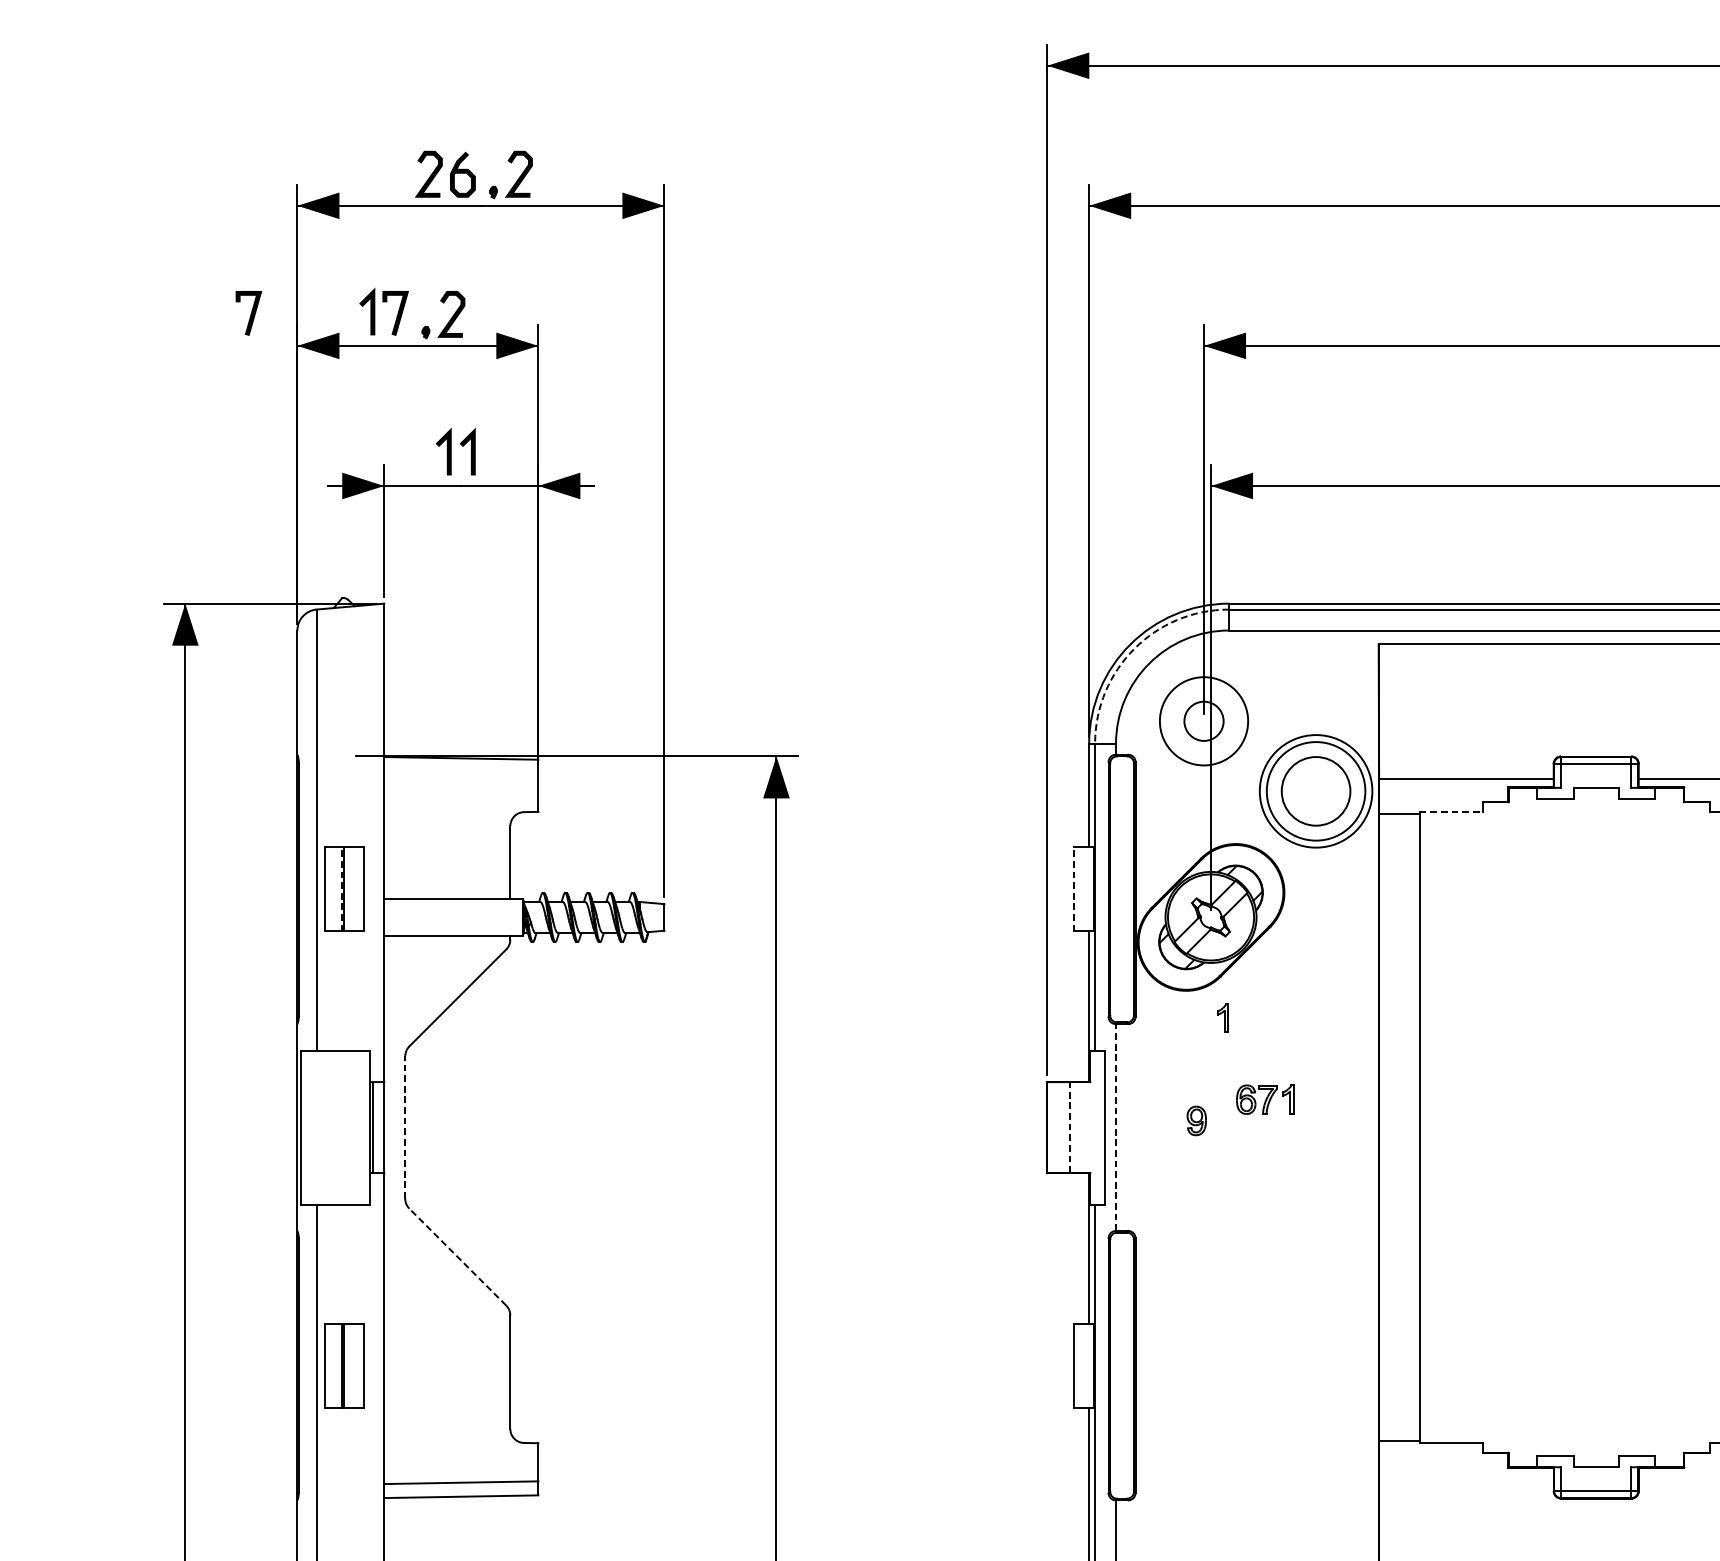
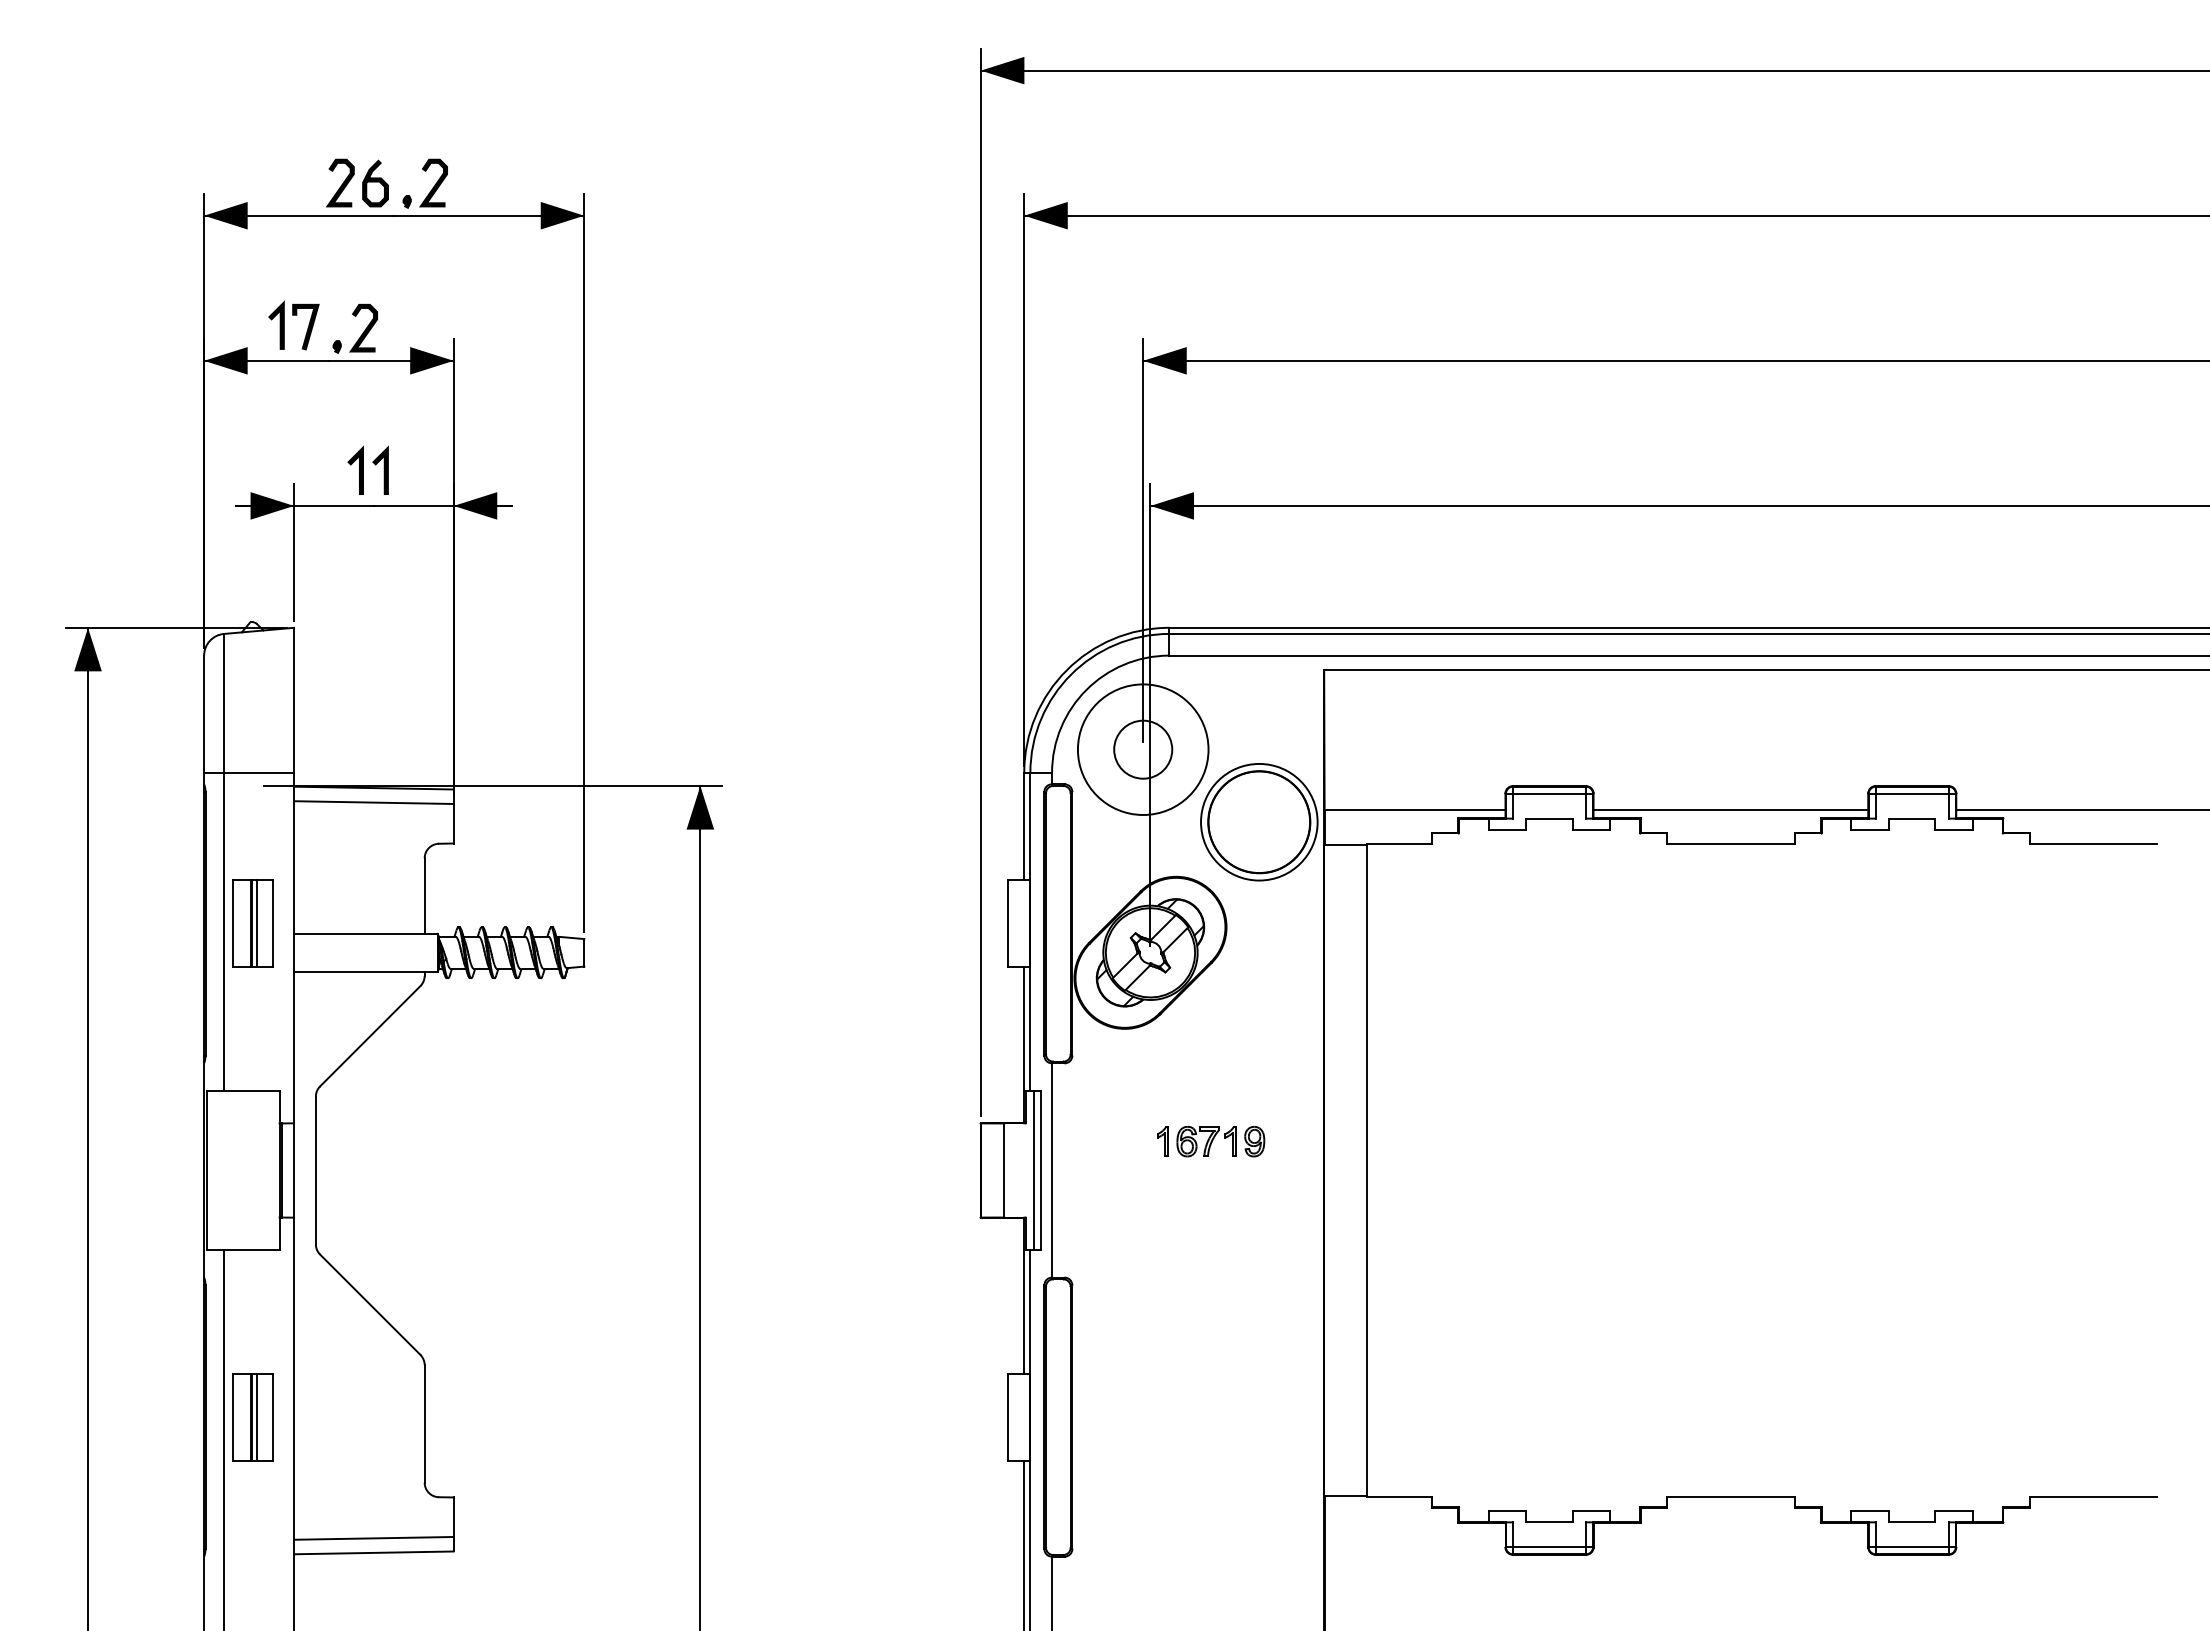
line: (250, 313) -> (155, 327), removed
arc: (1134, 648) -> (1071, 674), dashed -> solid
circle: (1203, 721) -> (1142, 749), size x1.43
circle: (1204, 721) -> (1143, 749), size x1.43
line: (341, 743) -> (249, 772), added
line: (460, 772) -> (373, 802), added
circle: (1316, 791) -> (1259, 822), size x1.43
line: (1451, 812) -> (1399, 844), dashed -> solid
line: (342, 889) -> (250, 923), dashed -> solid
line: (348, 889) -> (257, 923), added
line: (1073, 889) -> (1008, 923), dashed -> solid
part: (1222, 1018) -> (1162, 1141), moved
part: (1196, 1120) -> (1254, 1141), moved
line: (1116, 1126) -> (1052, 1169), dashed -> solid
line: (404, 1127) -> (315, 1170), dashed -> solid
line: (1070, 1127) -> (1004, 1170), dashed -> solid
line: (1099, 1127) -> (1034, 1170), added
line: (458, 1256) -> (370, 1304), dashed -> solid
line: (348, 1365) -> (257, 1416), added

